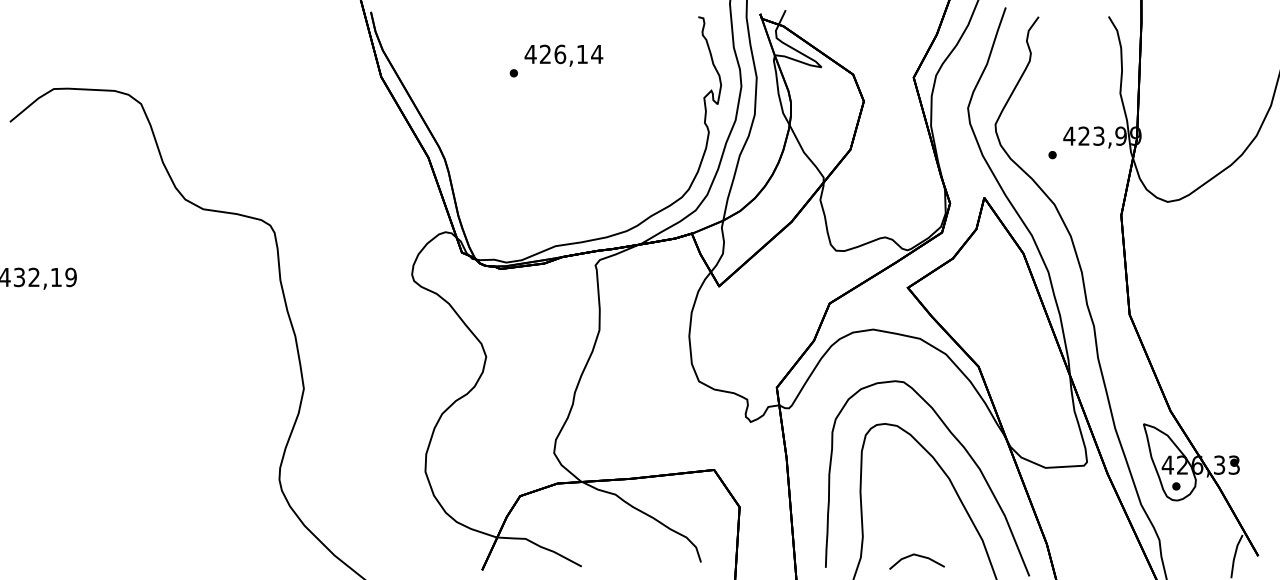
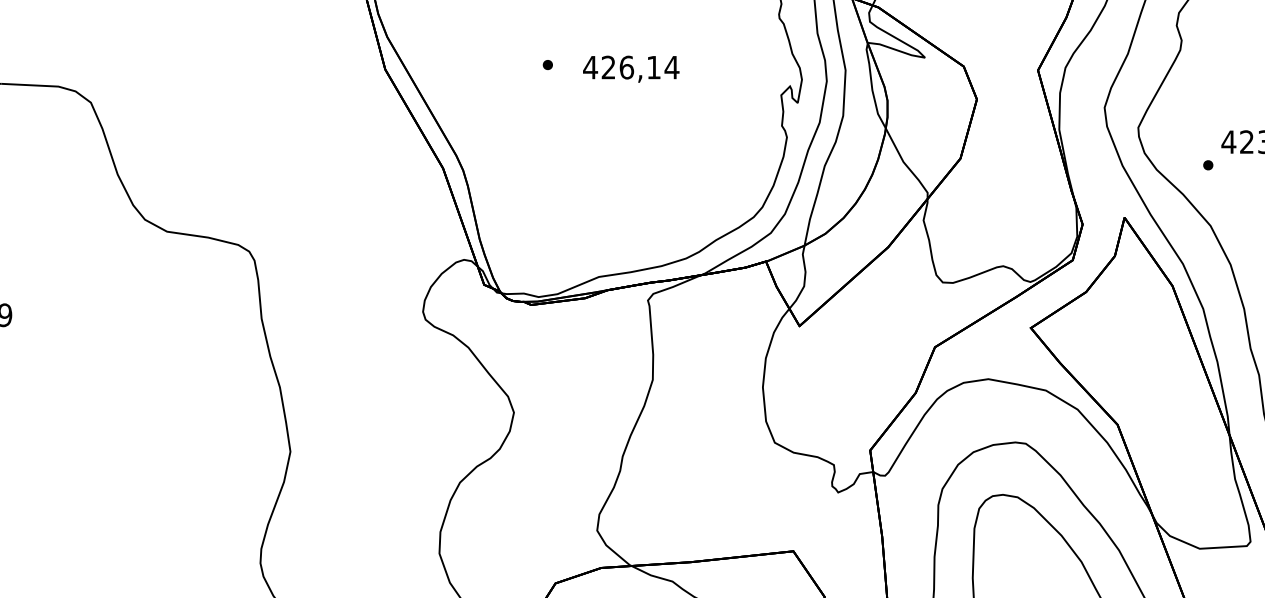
text: (563, 55) -> (630, 68), moved

